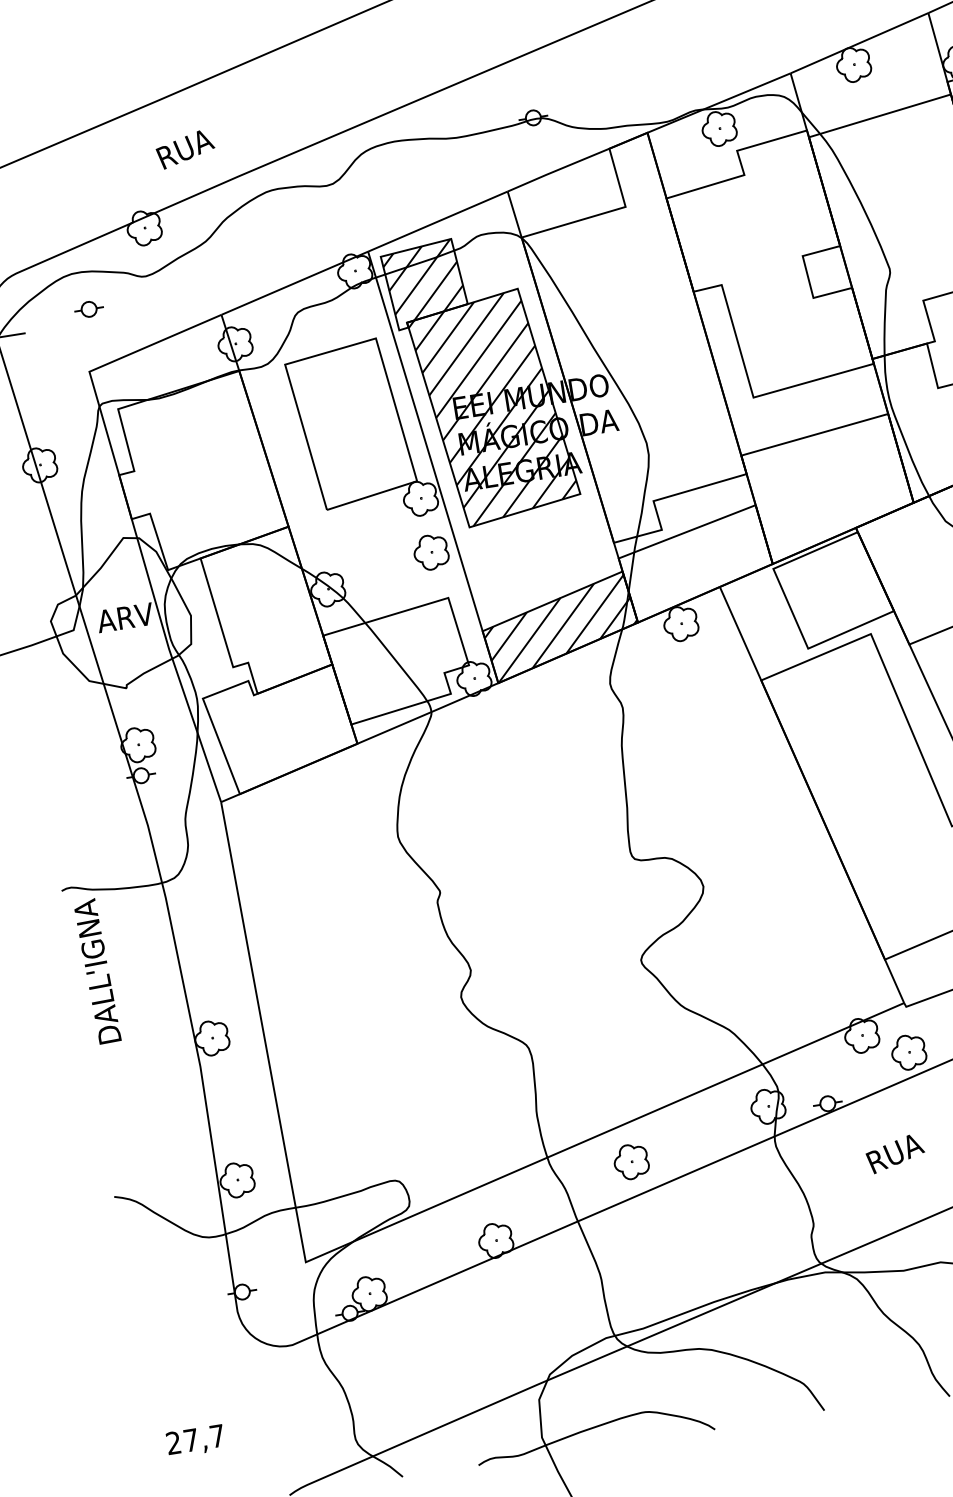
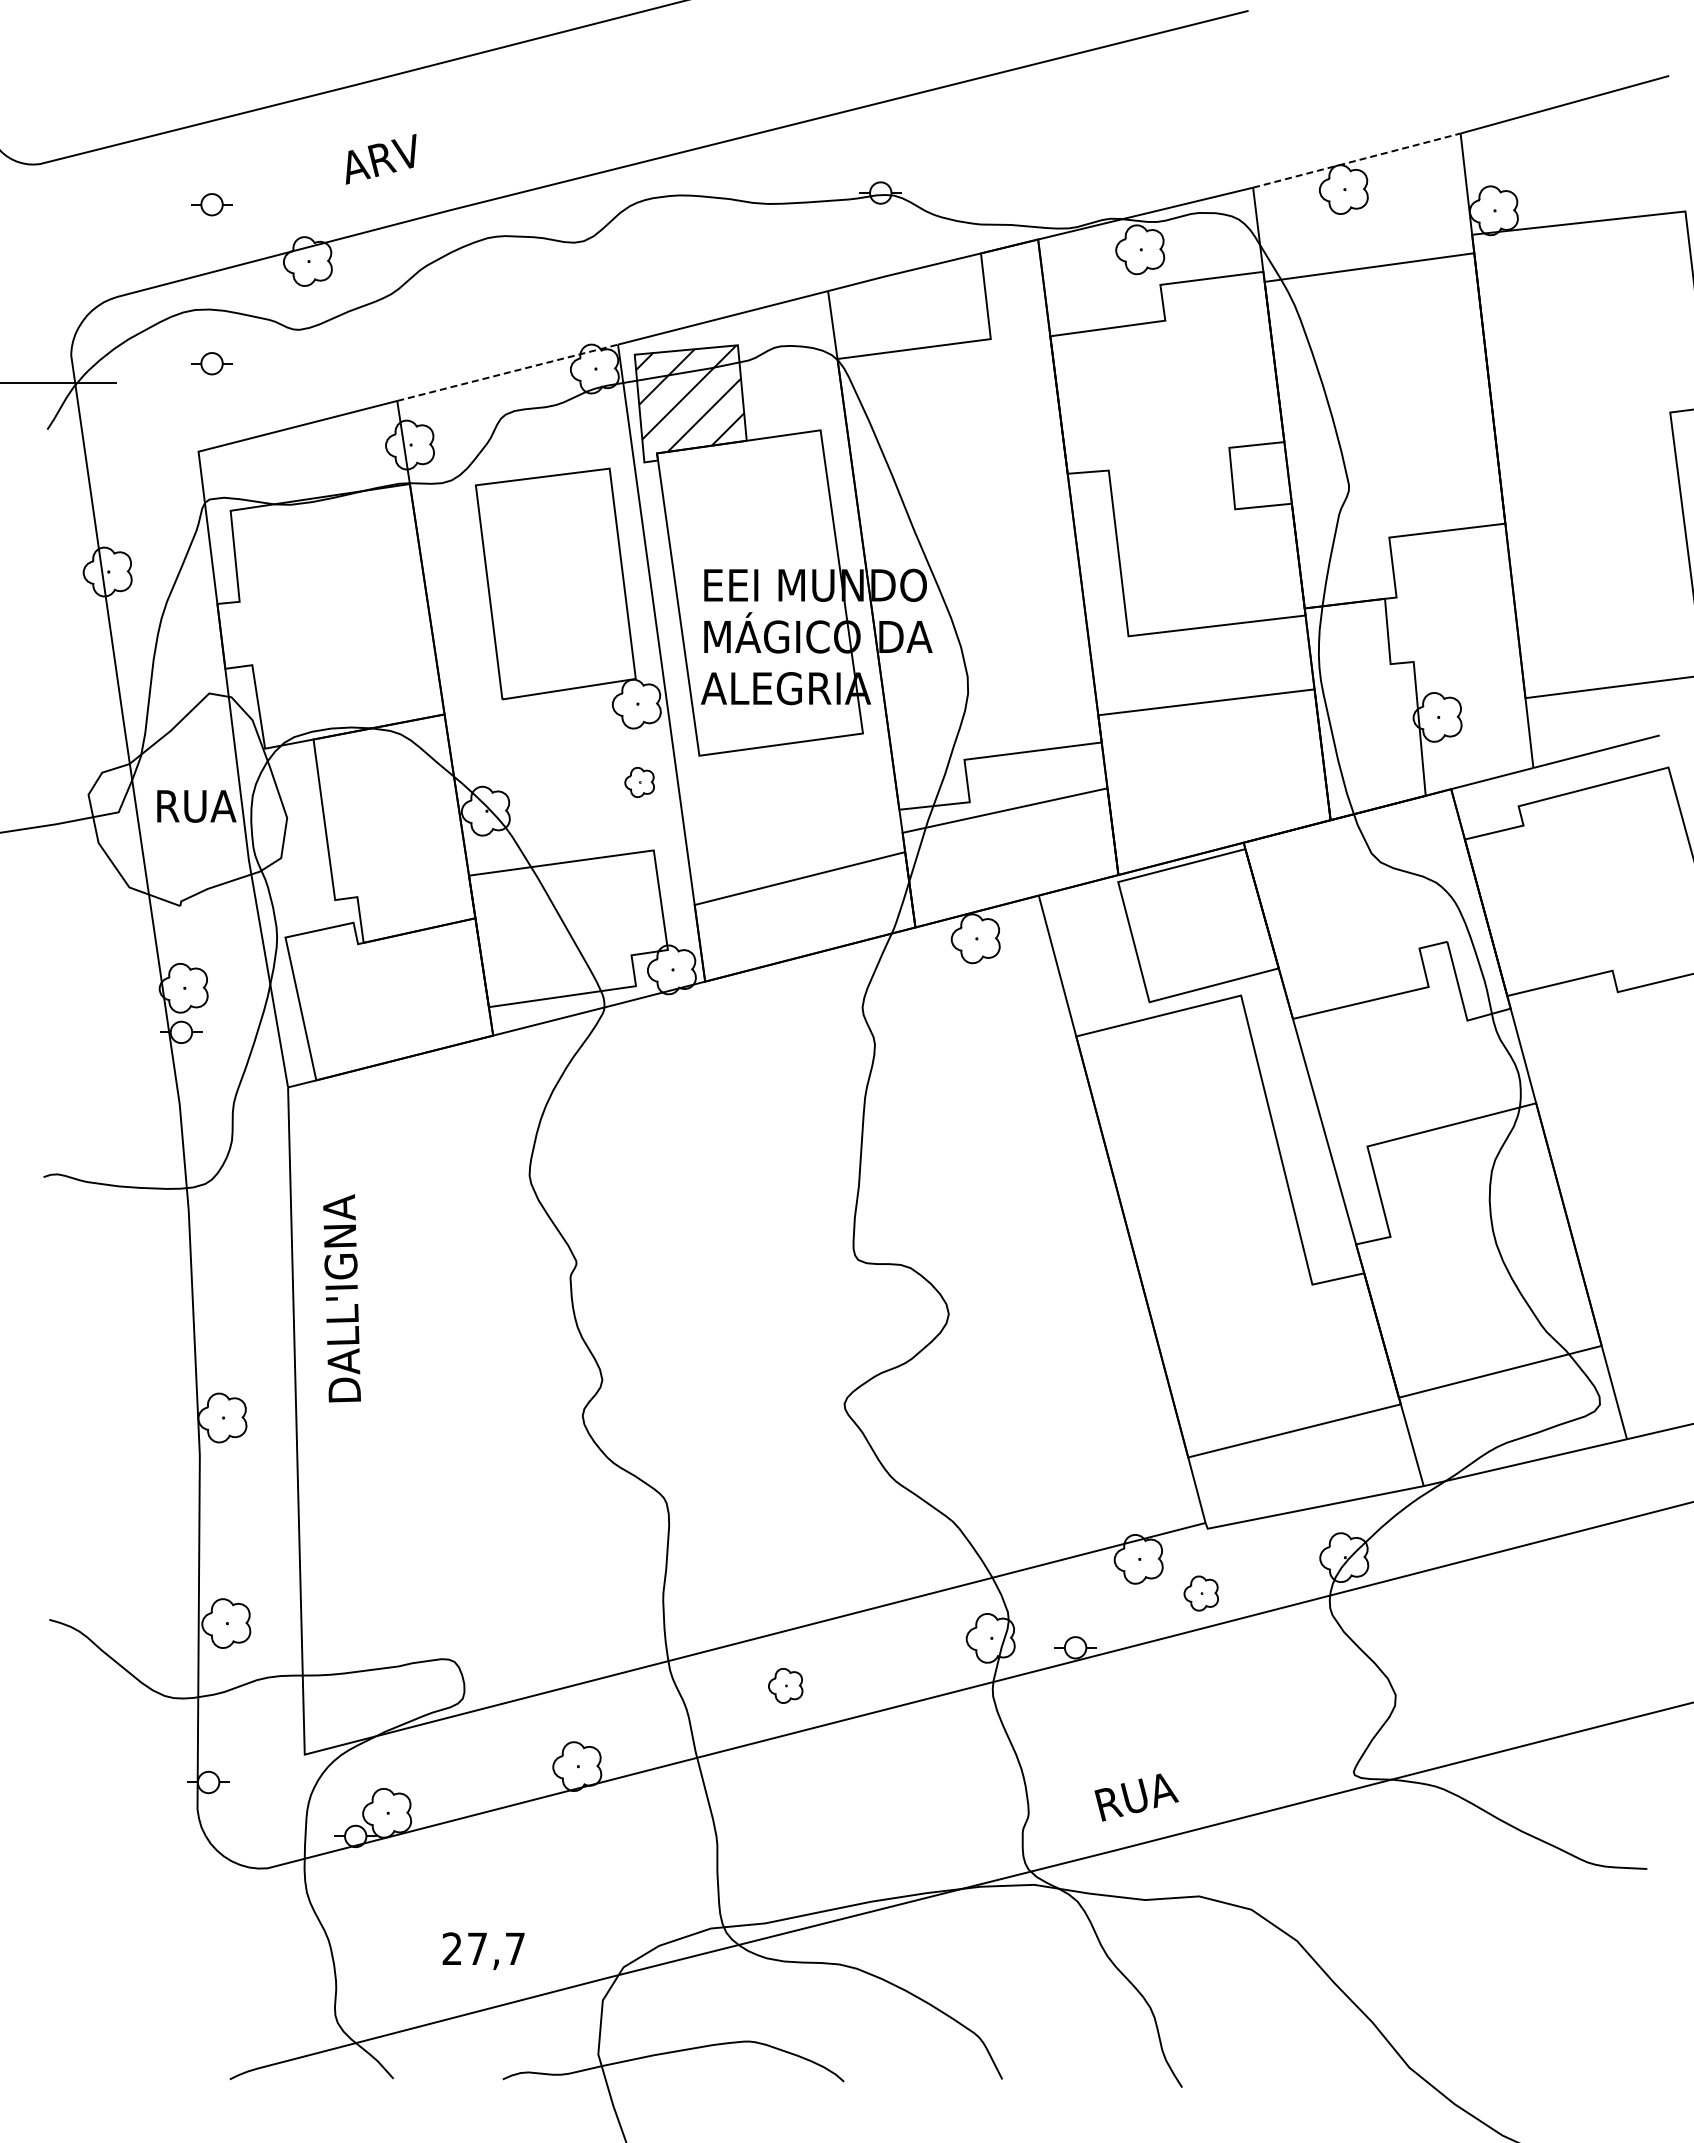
line: (859, 43) -> (1357, 160), solid -> dashed
text: (185, 149) -> (383, 159), RUA -> ARV
part: (71, 199) -> (211, 204), added
line: (294, 283) -> (507, 372), solid -> dashed
hatch: (493, 408) -> (759, 593), removed
part: (431, 552) -> (639, 782), size x0.6
text: (126, 617) -> (195, 806), ARV -> RUA
hatch: (560, 629) -> (805, 919), removed
text: (97, 971) -> (341, 1298), moved
part: (909, 1052) -> (1201, 1593), size x0.7
text: (895, 1153) -> (1136, 1797), moved
part: (631, 1161) -> (785, 1685), size x0.7
text: (195, 1440) -> (483, 1950), moved

